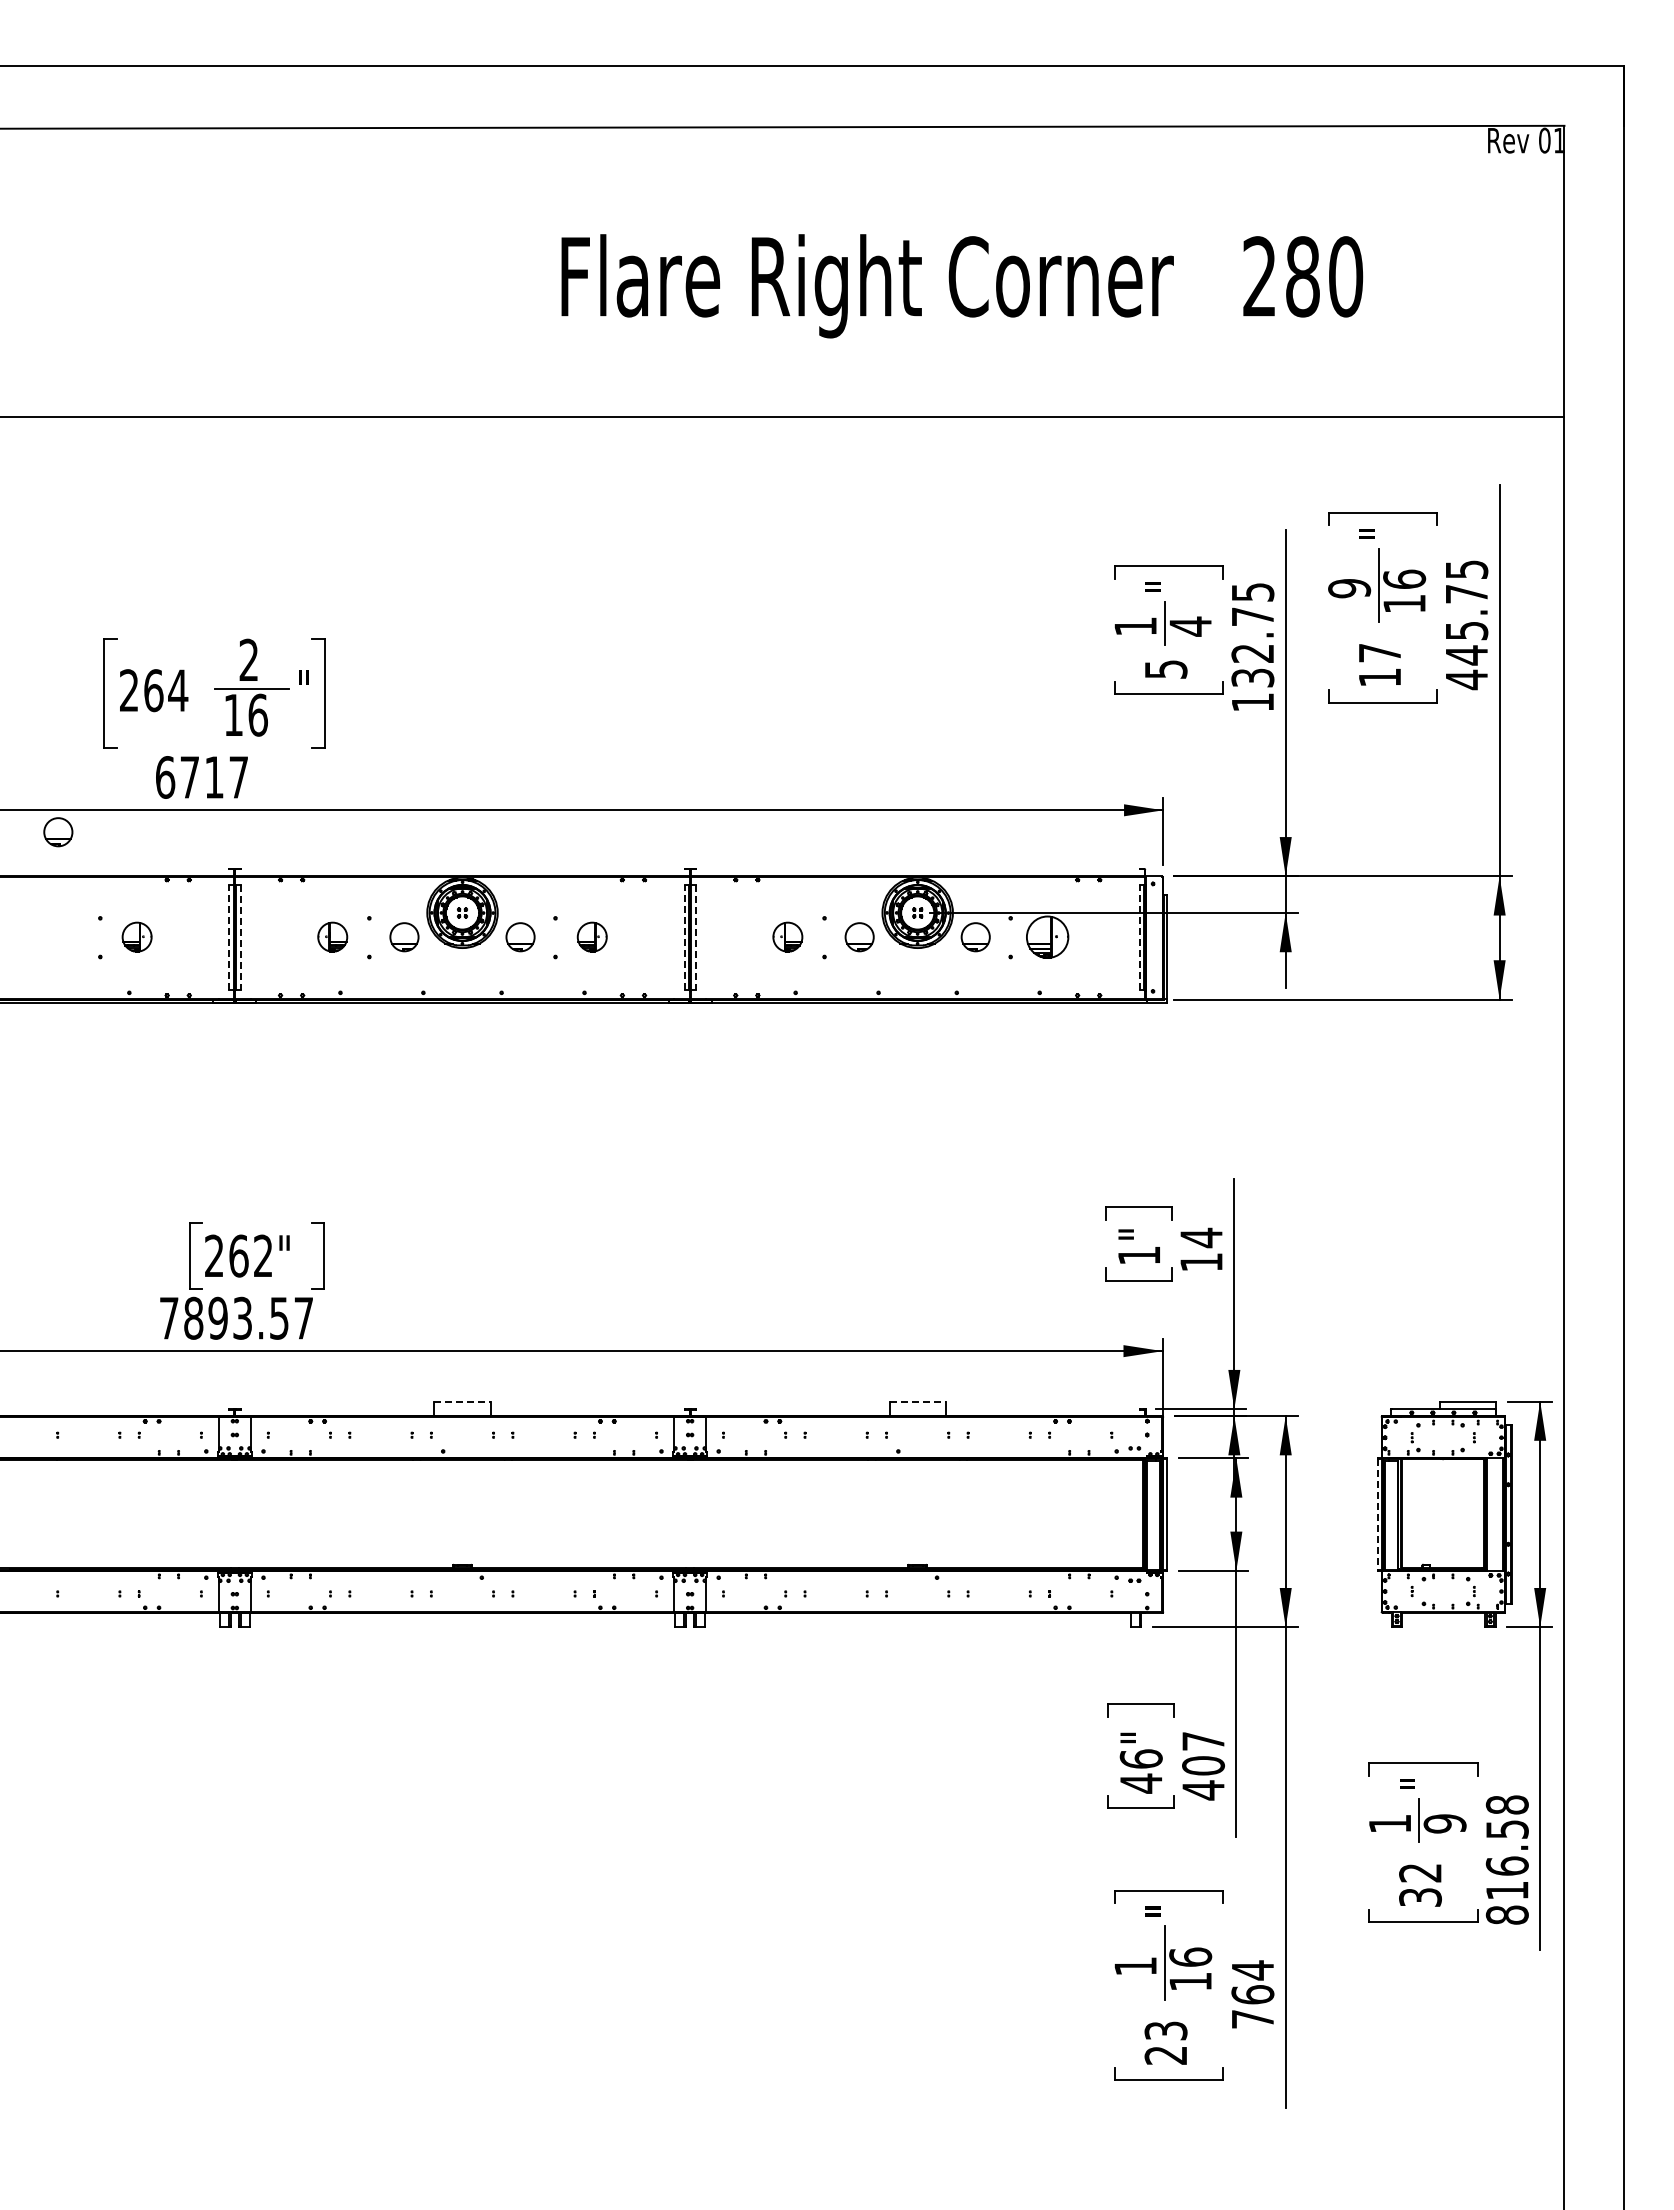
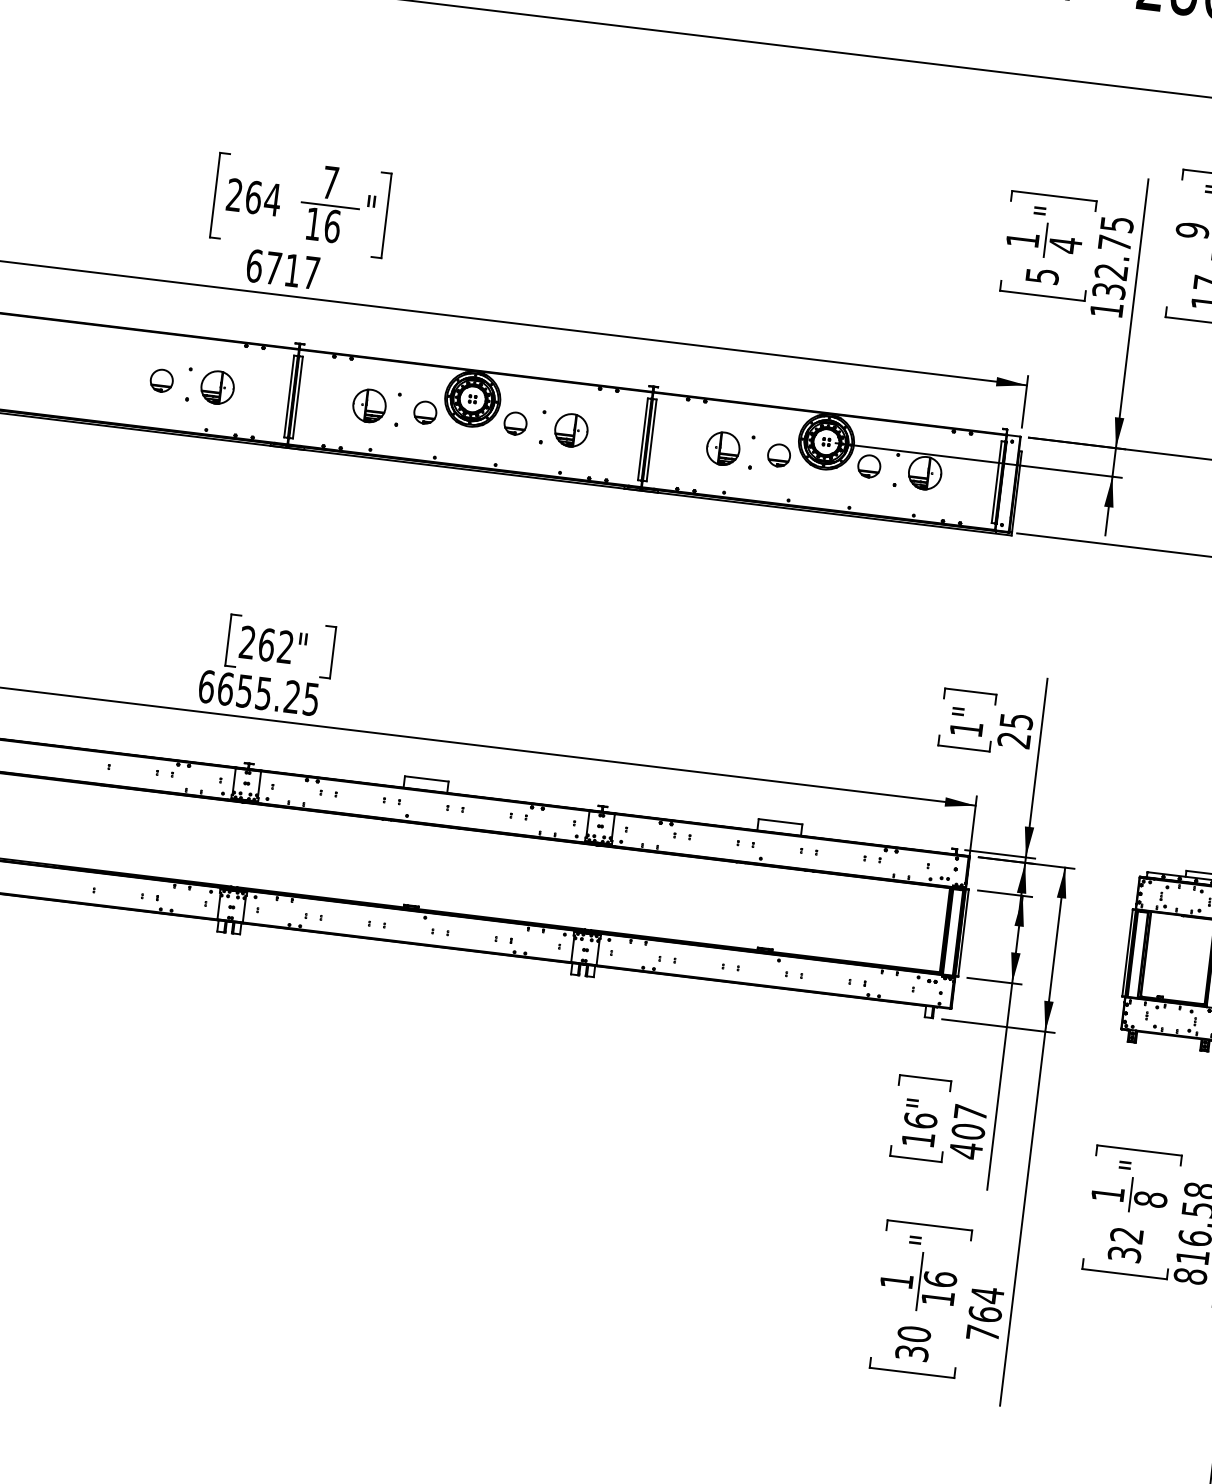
text: (248, 659) -> (330, 182), 2 -> 7
part: (58, 832) -> (161, 380), moved
part: (136, 936) -> (217, 386), size x1.43
part: (332, 936) -> (369, 405), size x1.43
part: (591, 936) -> (570, 429), size x1.43
part: (787, 936) -> (723, 448), size x1.43
line: (229, 937) -> (289, 396), dashed -> solid
line: (240, 937) -> (297, 397), dashed -> solid
line: (684, 937) -> (642, 439), dashed -> solid
line: (695, 937) -> (651, 440), dashed -> solid
line: (1139, 937) -> (996, 482), dashed -> solid
text: (1201, 1249) -> (1015, 730), 14 -> 25
text: (235, 1317) -> (258, 692), 7893.57 -> 6655.25
line: (463, 1401) -> (427, 779), dashed -> solid
line: (918, 1401) -> (781, 821), dashed -> solid
line: (1377, 1514) -> (1127, 952), dashed -> solid
text: (1141, 1783) -> (918, 1139), 46" -> 16"
text: (1444, 1823) -> (1150, 1199), 9 -> 8
text: (1165, 2042) -> (912, 1343), 23 -> 30

